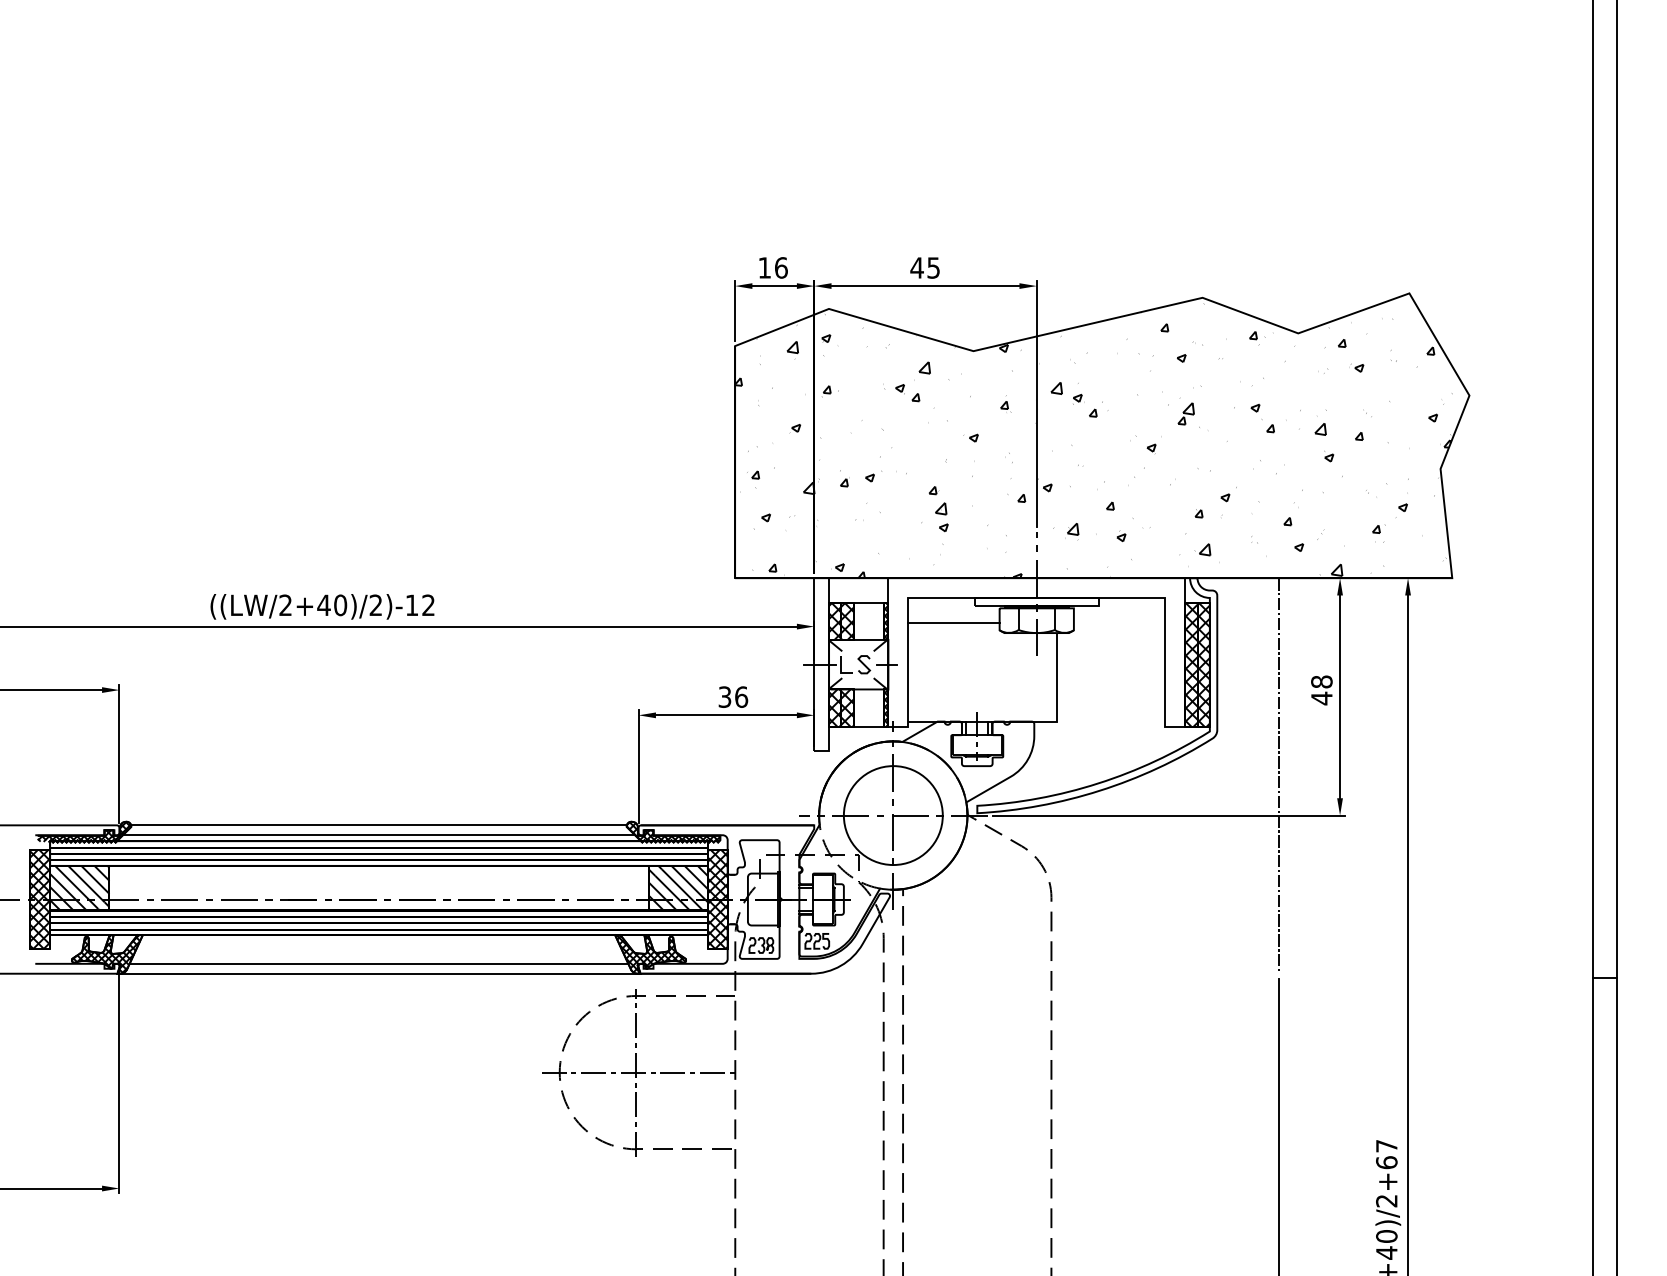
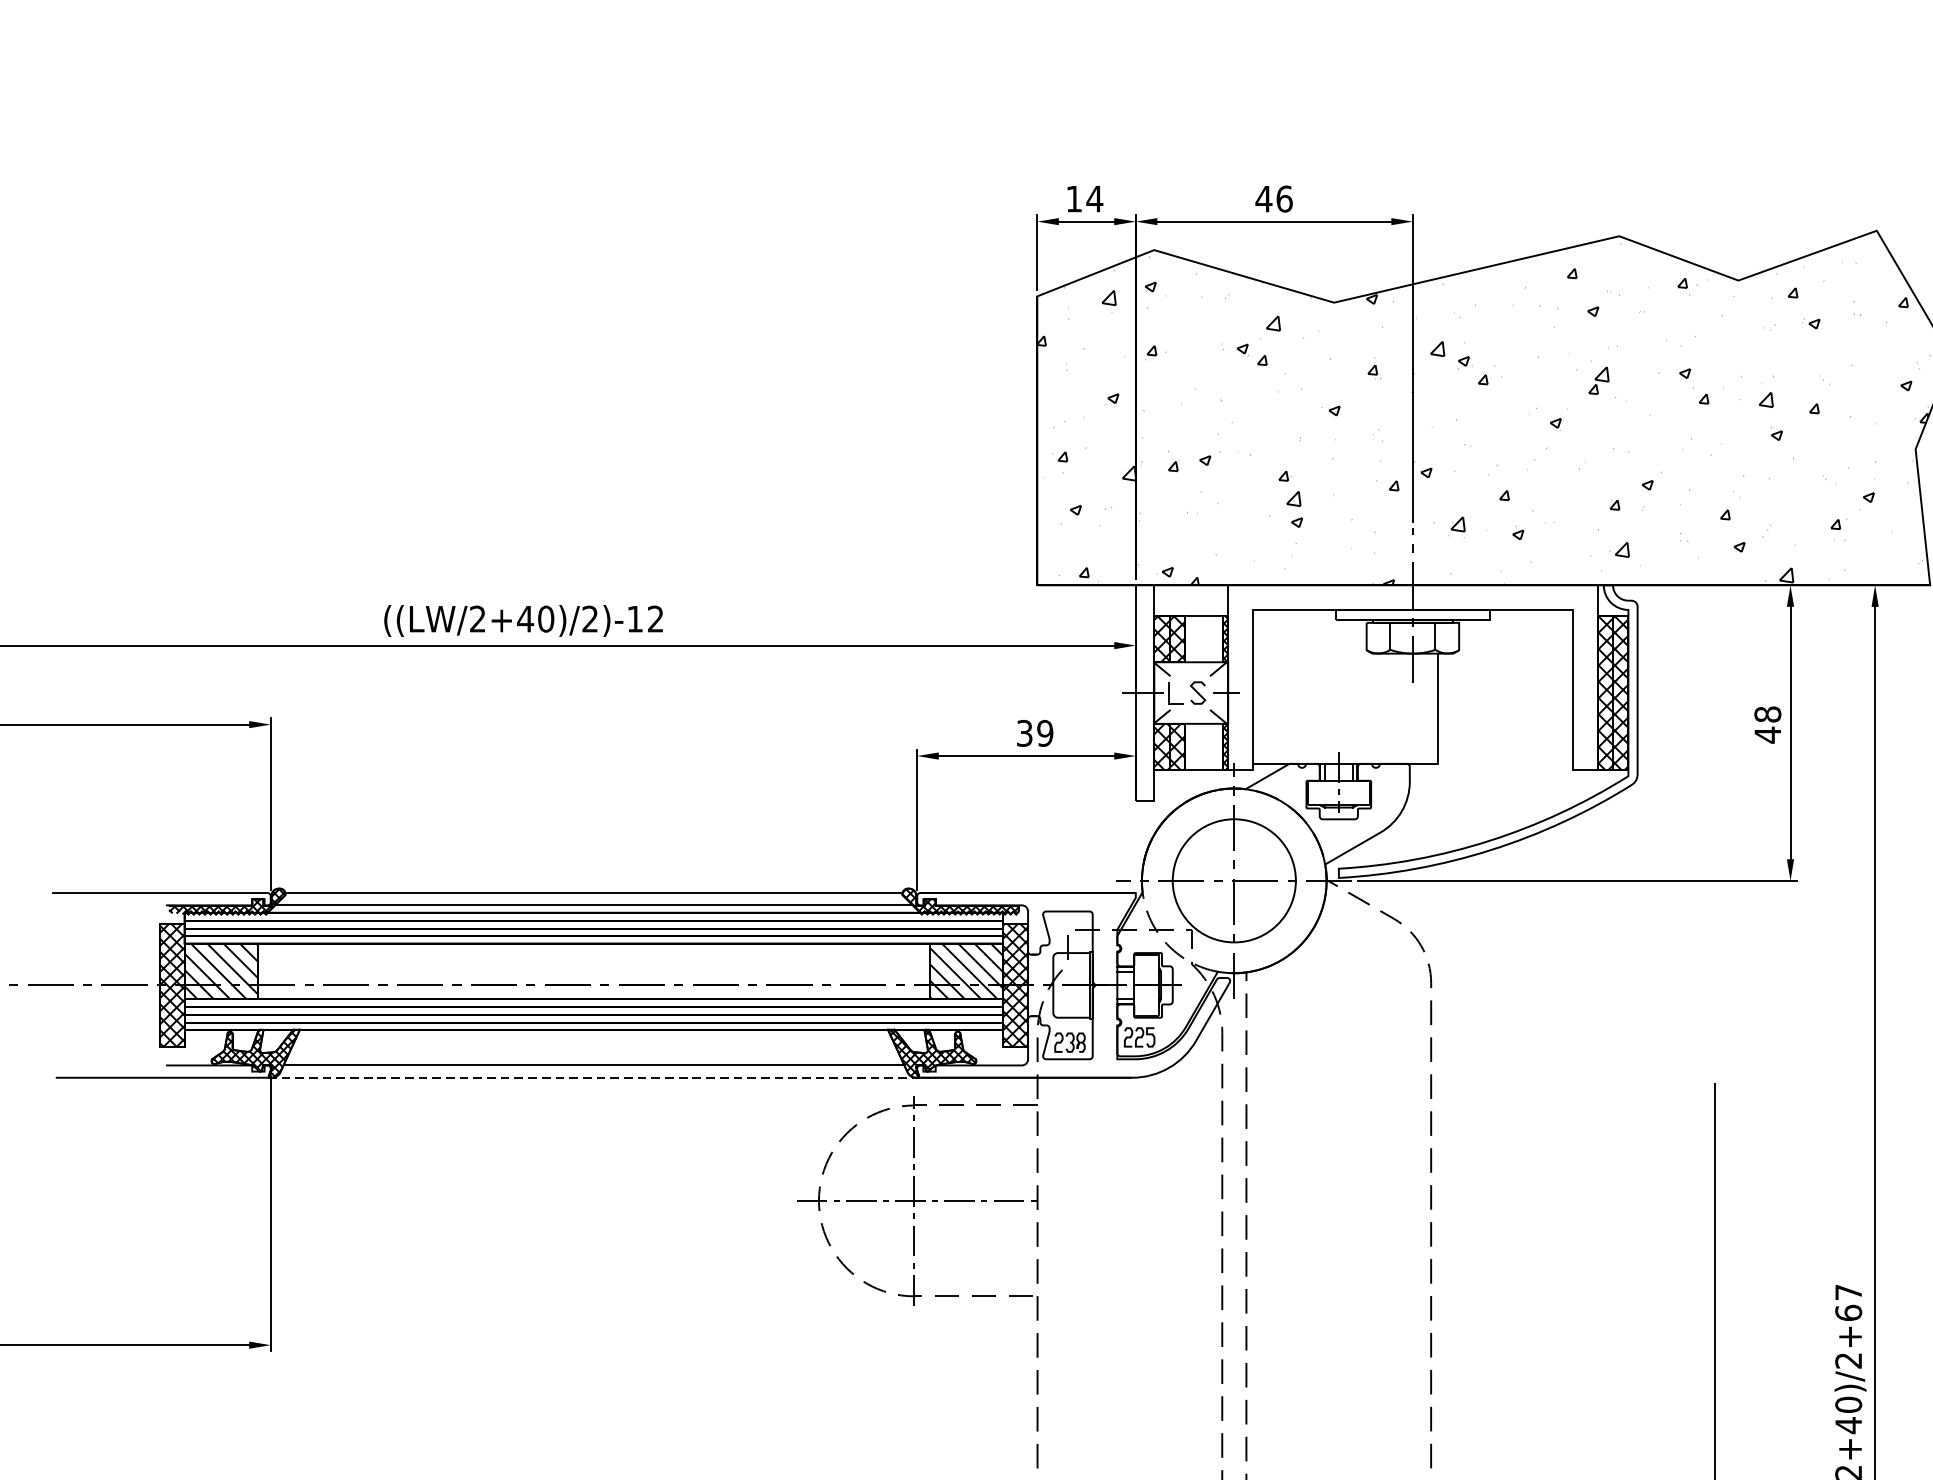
text: (781, 267) -> (1095, 198), 16 -> 14
text: (933, 267) -> (1284, 198), 45 -> 46
line: (953, 622) -> (1309, 640), removed
text: (741, 696) -> (1045, 732), 36 -> 39
line: (1279, 775) -> (1715, 830), removed
line: (378, 973) -> (593, 1077), solid -> dashed

